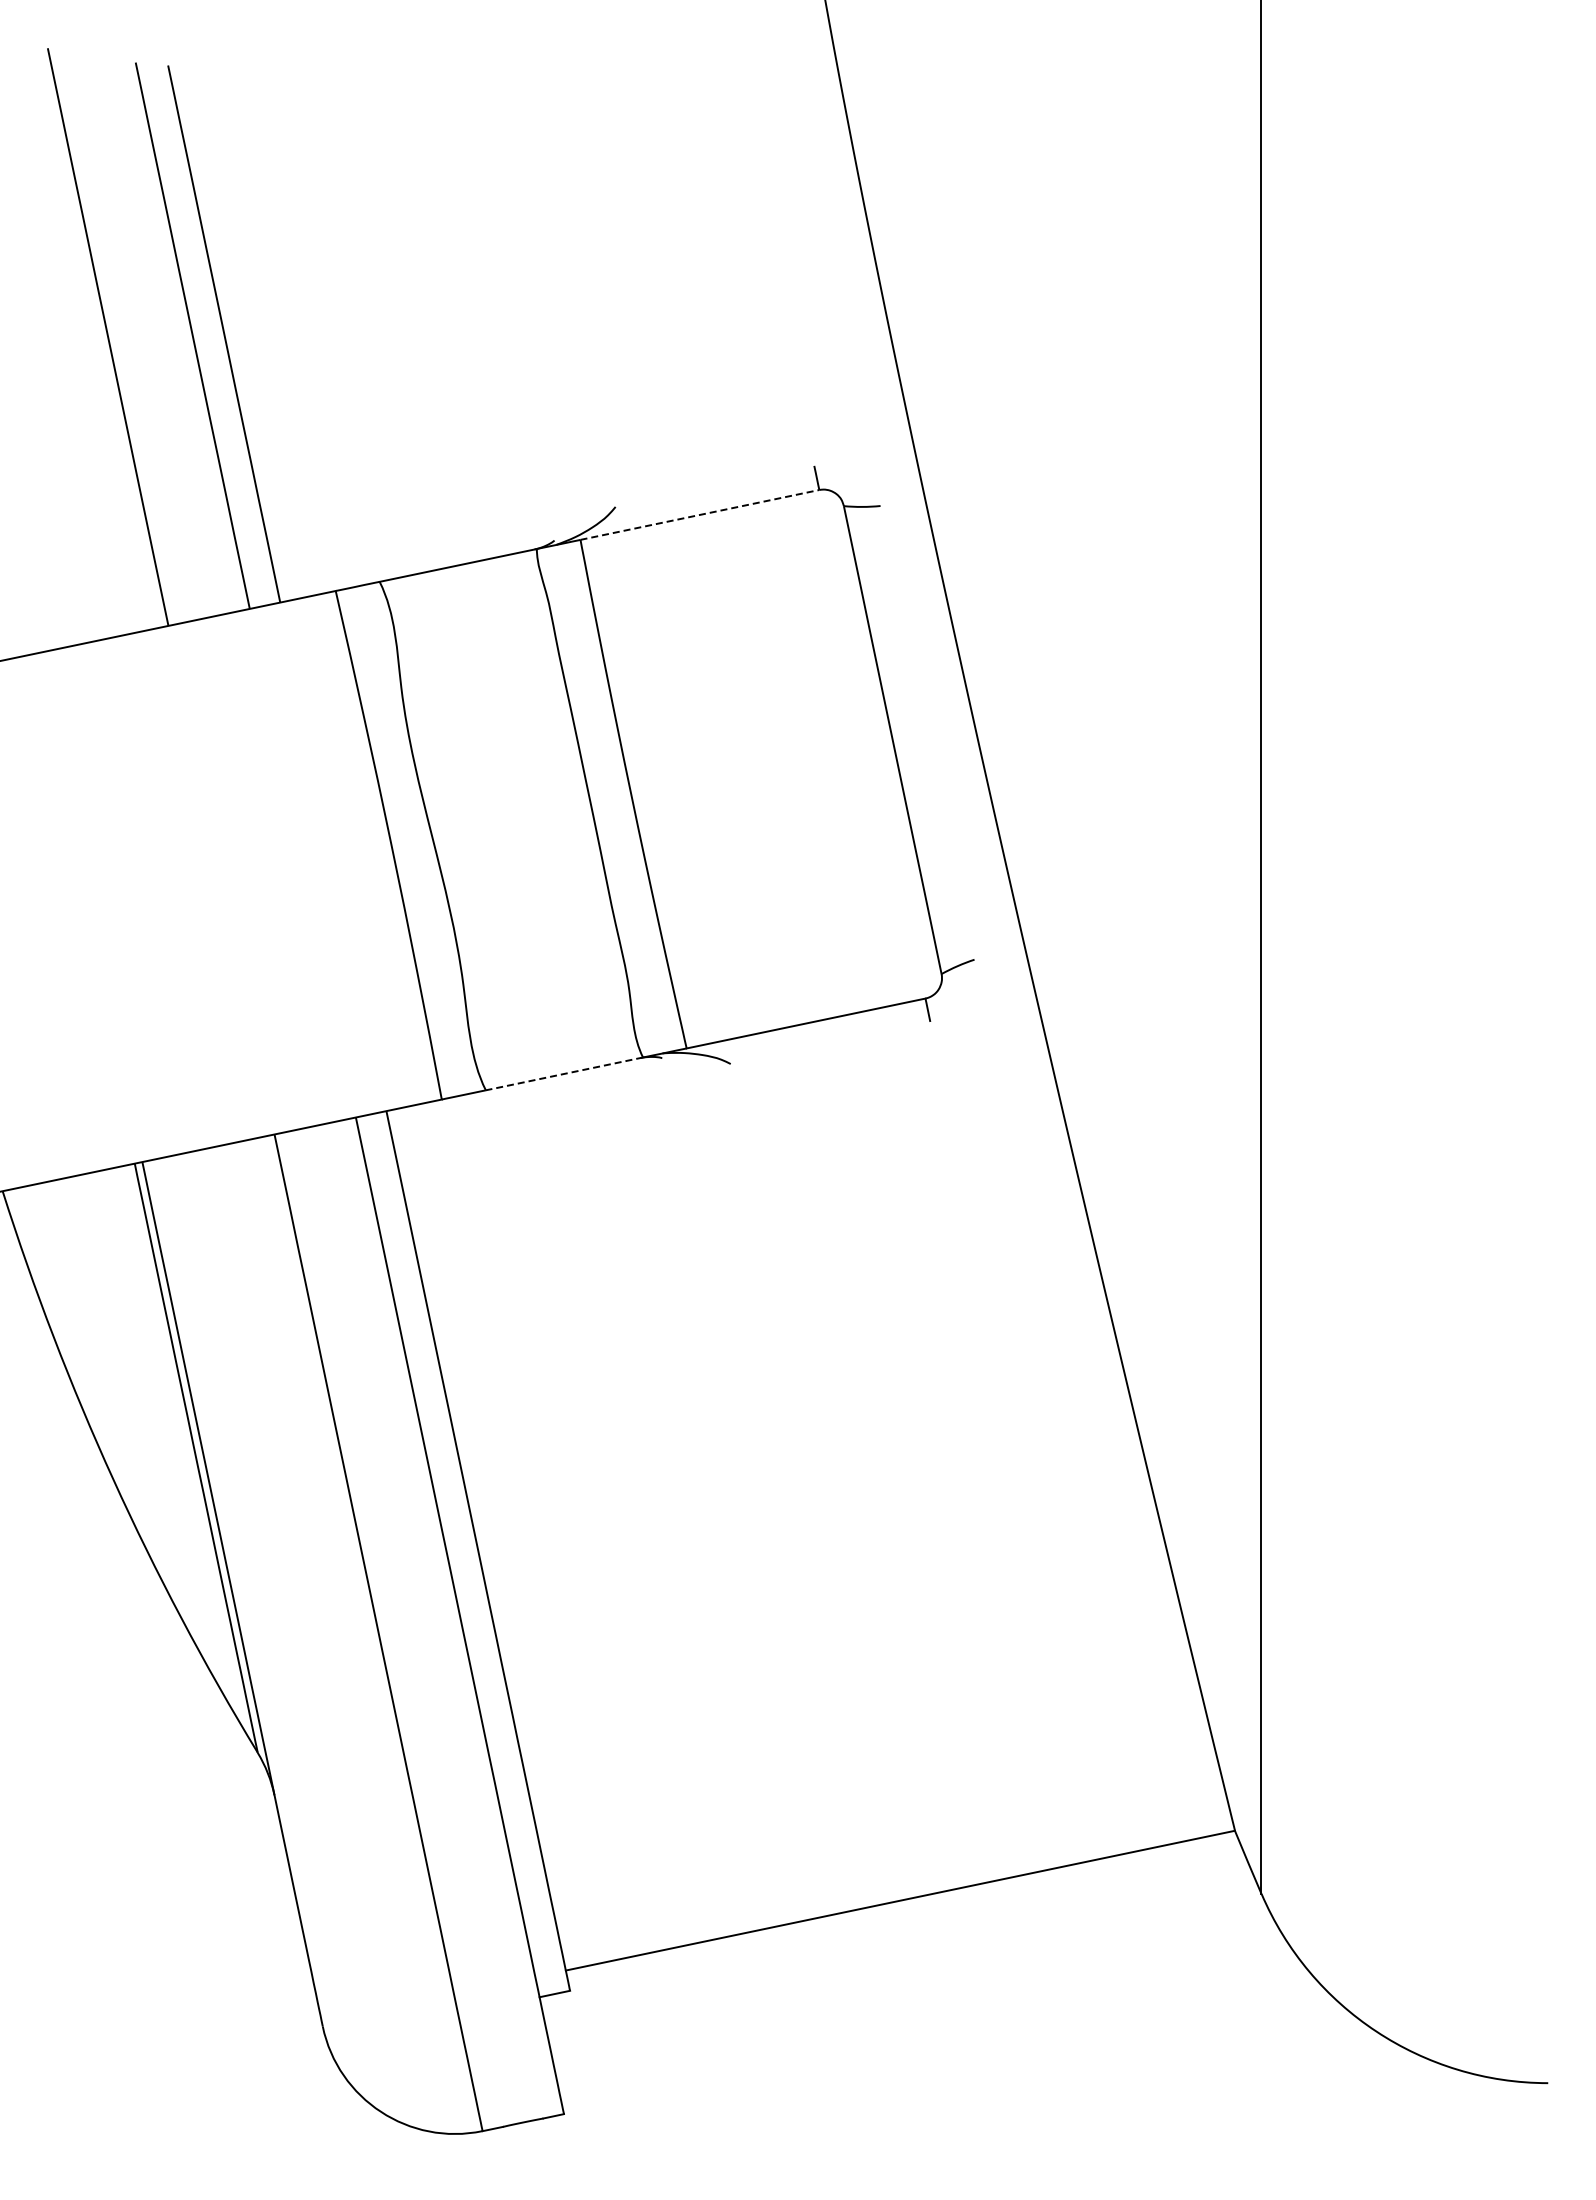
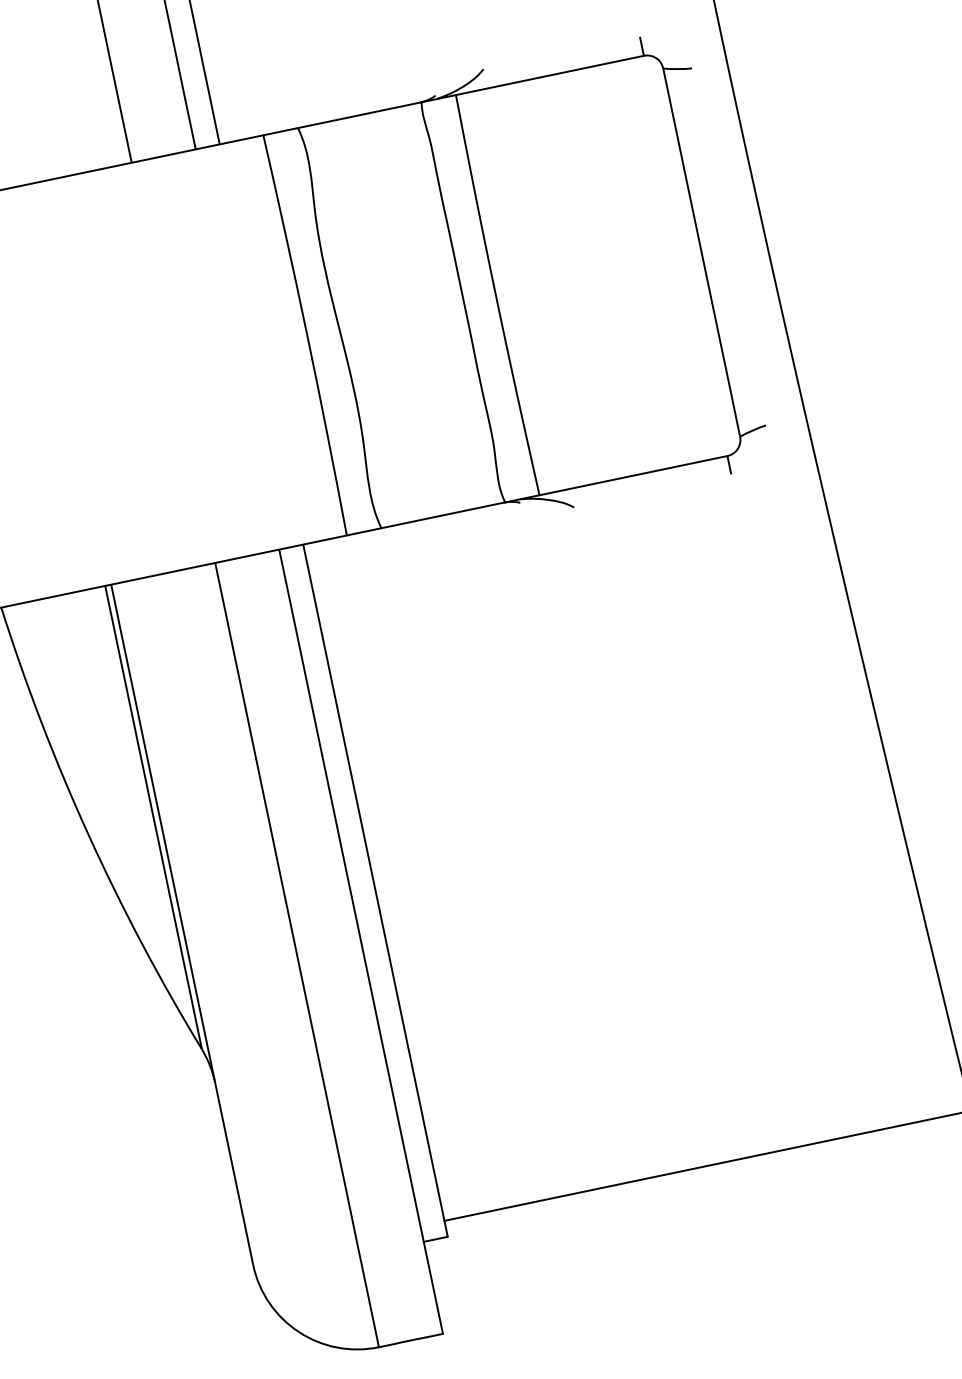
line: (700, 514) -> (550, 75), dashed -> solid
line: (563, 1074) -> (442, 515), dashed -> solid

